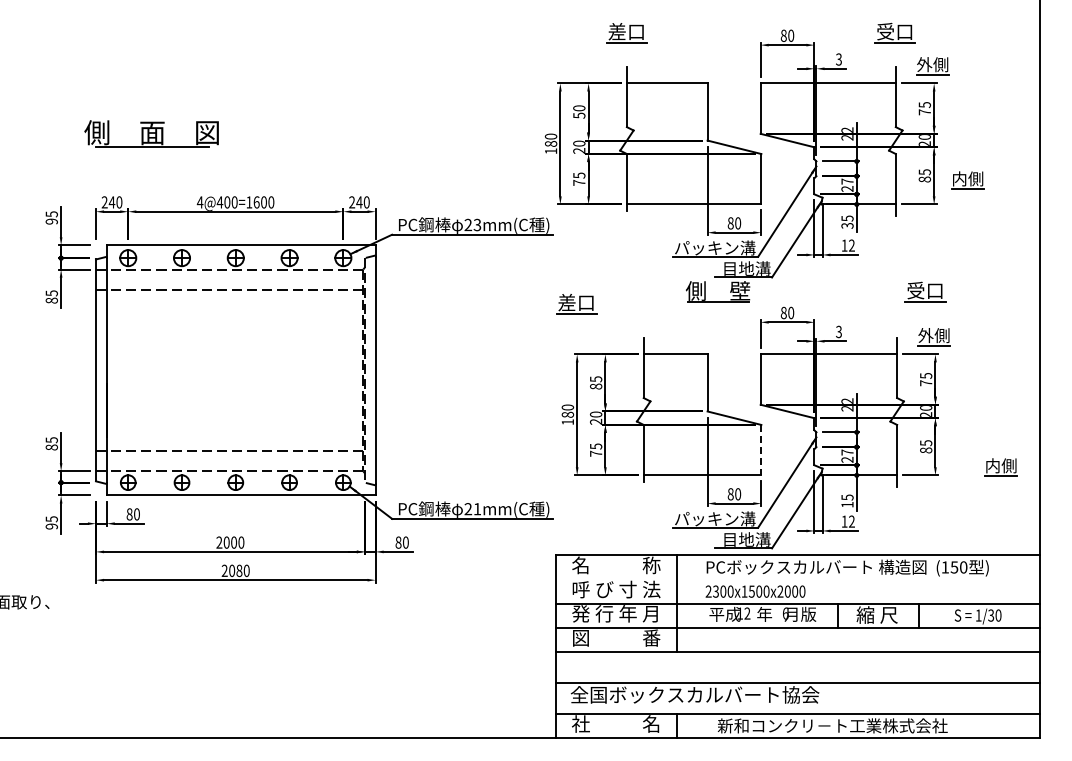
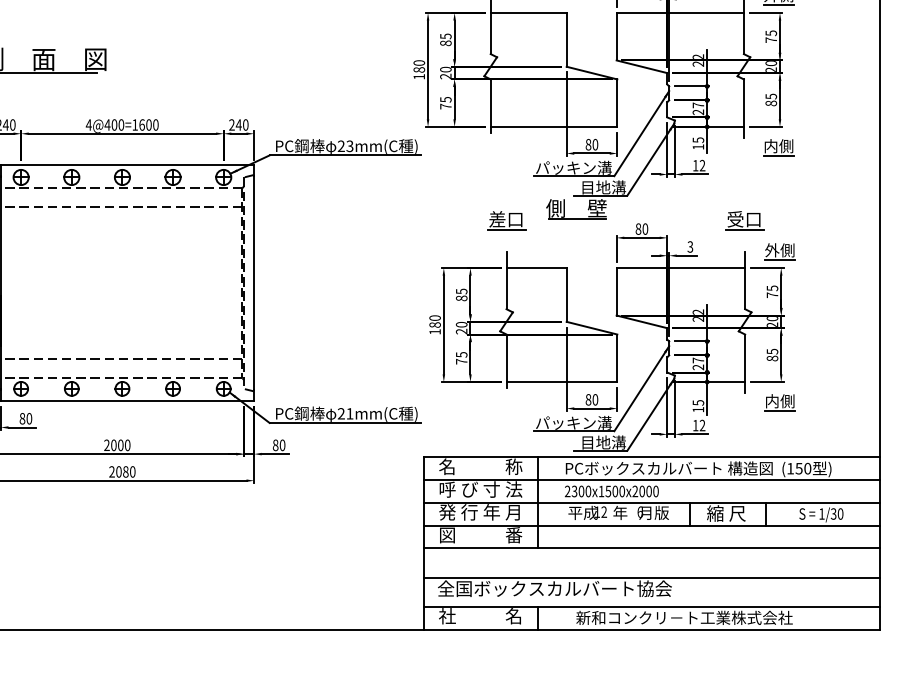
text: (579, 111) -> (446, 39), 50 -> 85
part: (967, 180) -> (778, 147), moved
text: (847, 225) -> (698, 146), 35 -> 15
part: (925, 291) -> (744, 220), moved
part: (576, 304) -> (506, 221), moved
line: (761, 450) -> (617, 358), dashed -> solid
part: (1000, 467) -> (779, 402), moved
line: (797, 579) -> (651, 480), added

